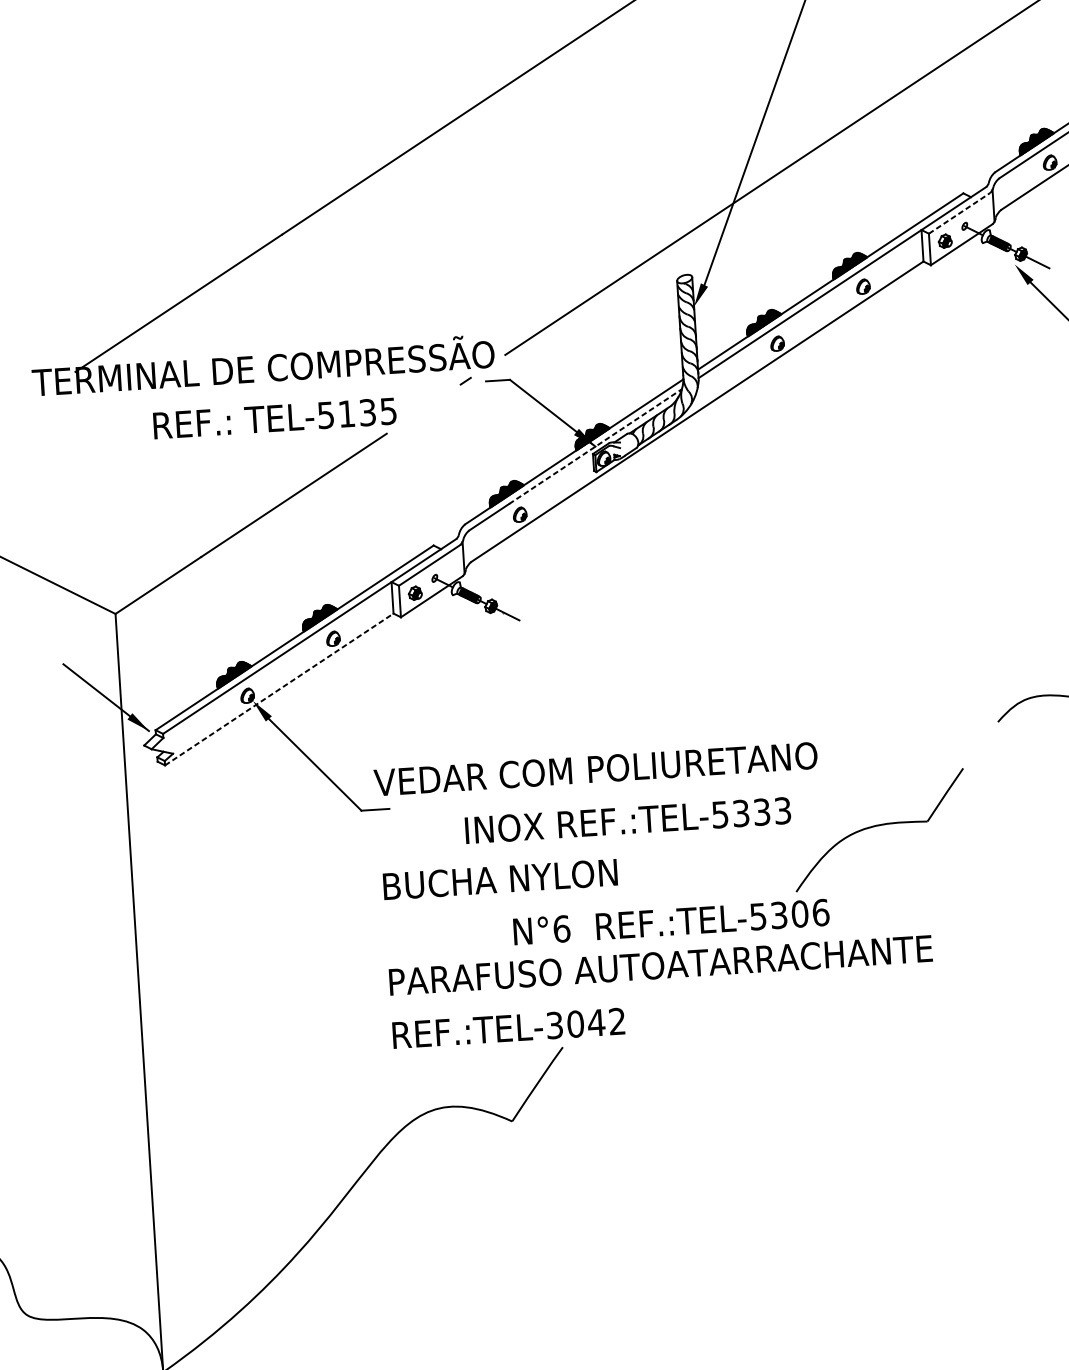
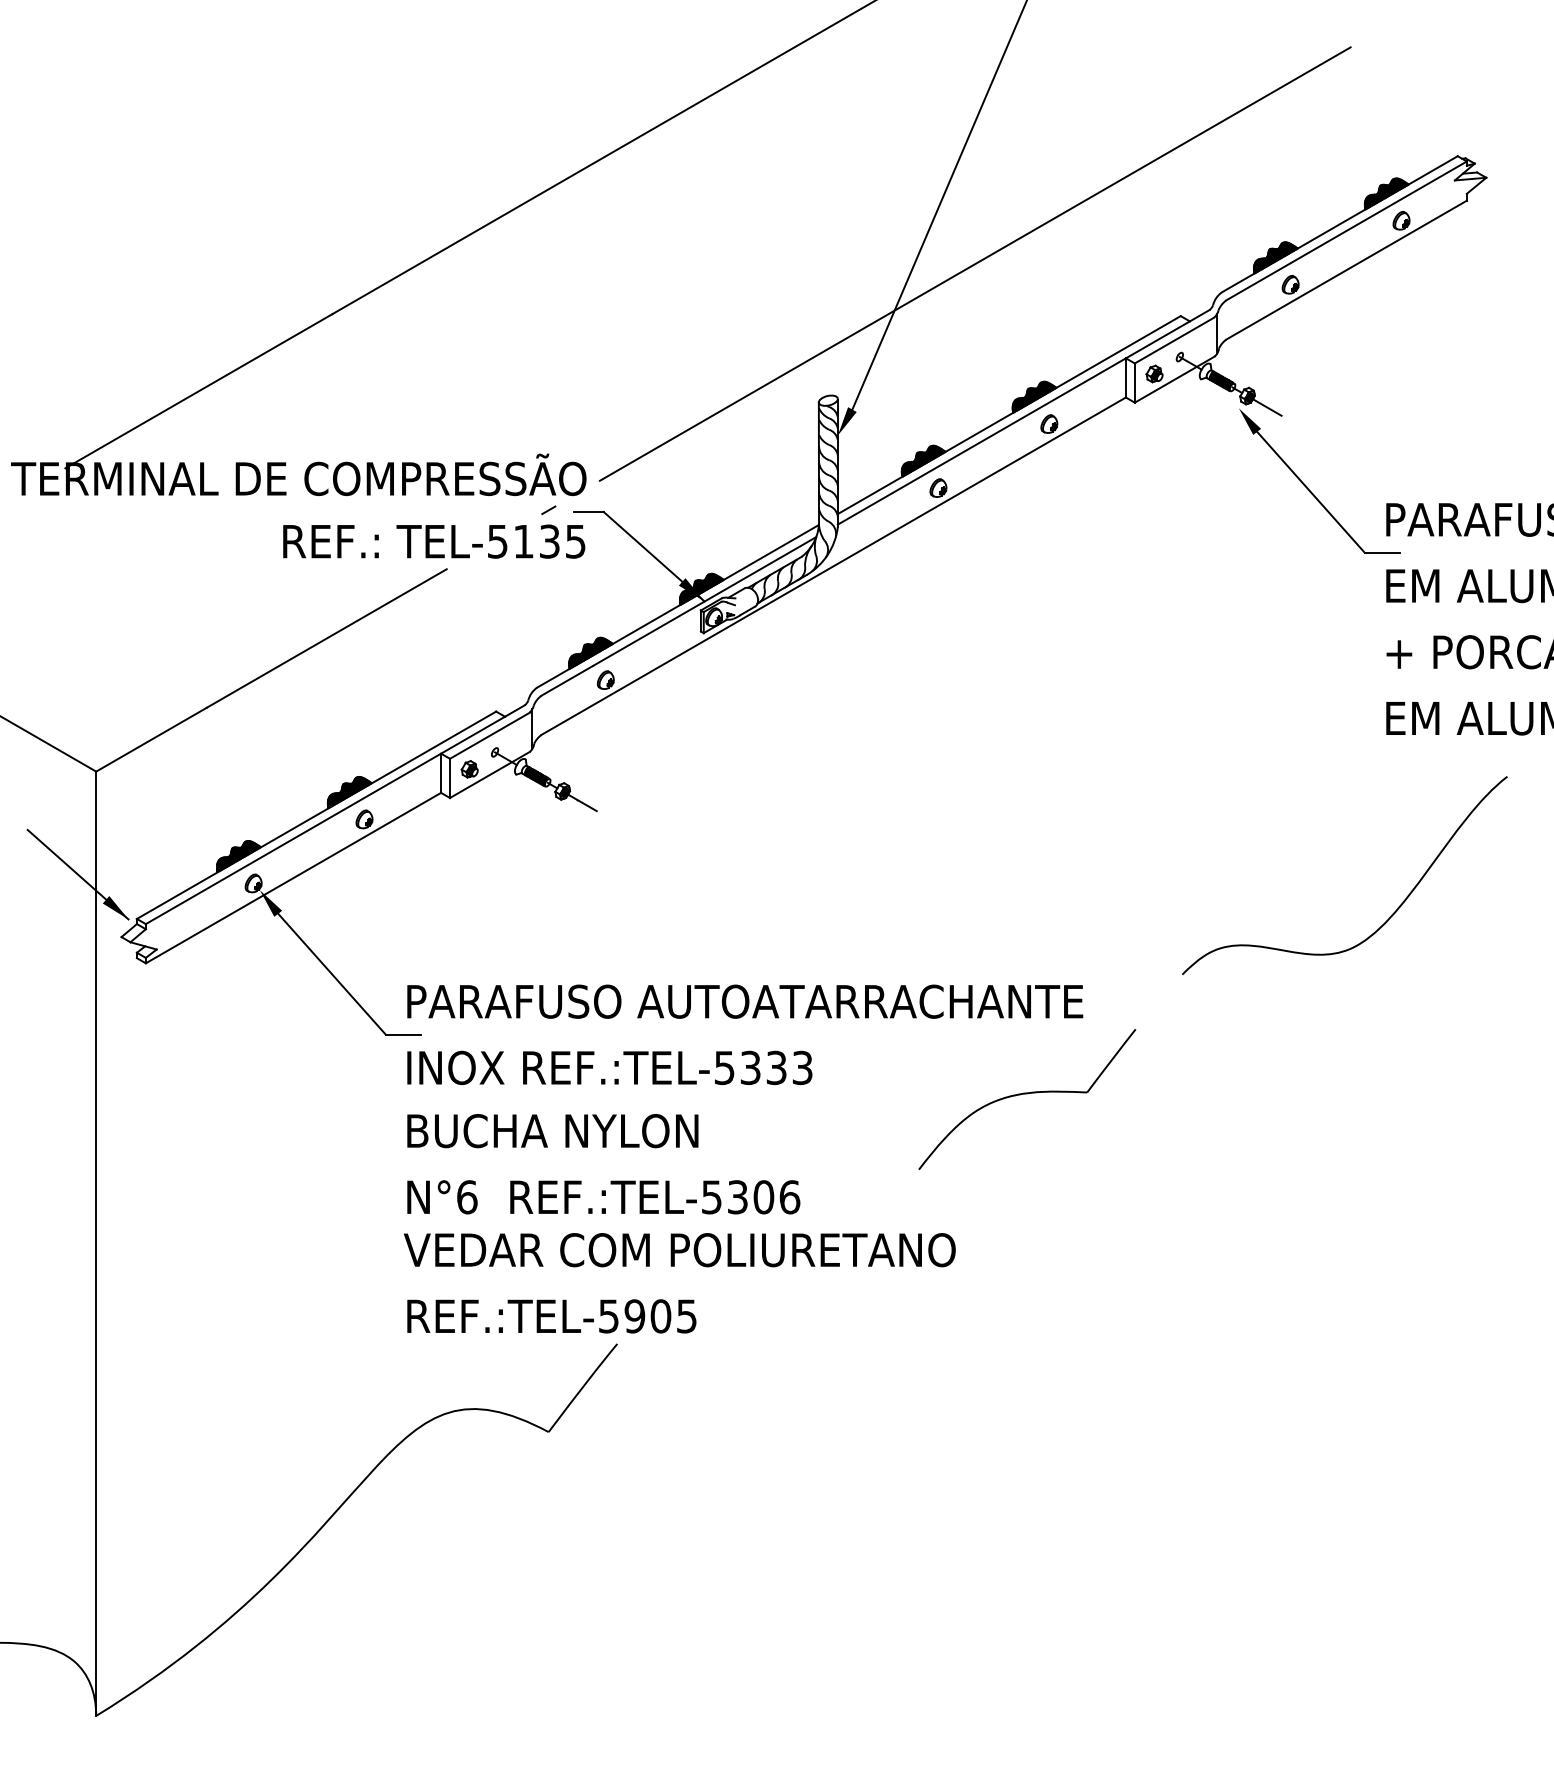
line: (959, 213) -> (1174, 340), dashed -> solid
text: (275, 418) -> (434, 541), moved
line: (595, 446) -> (704, 601), dashed -> solid
line: (279, 689) -> (293, 877), dashed -> solid
text: (646, 765) -> (743, 1001), VEDAR COM POLIURETANO -> PARAFUSO AUTOATARRACHANTE
text: (627, 820) -> (609, 1067), moved
text: (671, 922) -> (603, 1197), moved
text: (659, 965) -> (743, 1250), PARAFUSO AUTOATARRACHANTE -> VEDAR COM POLIURETANO
text: (585, 1023) -> (647, 1316), REF.:TEL-3042 -> REF.:TEL-5905

